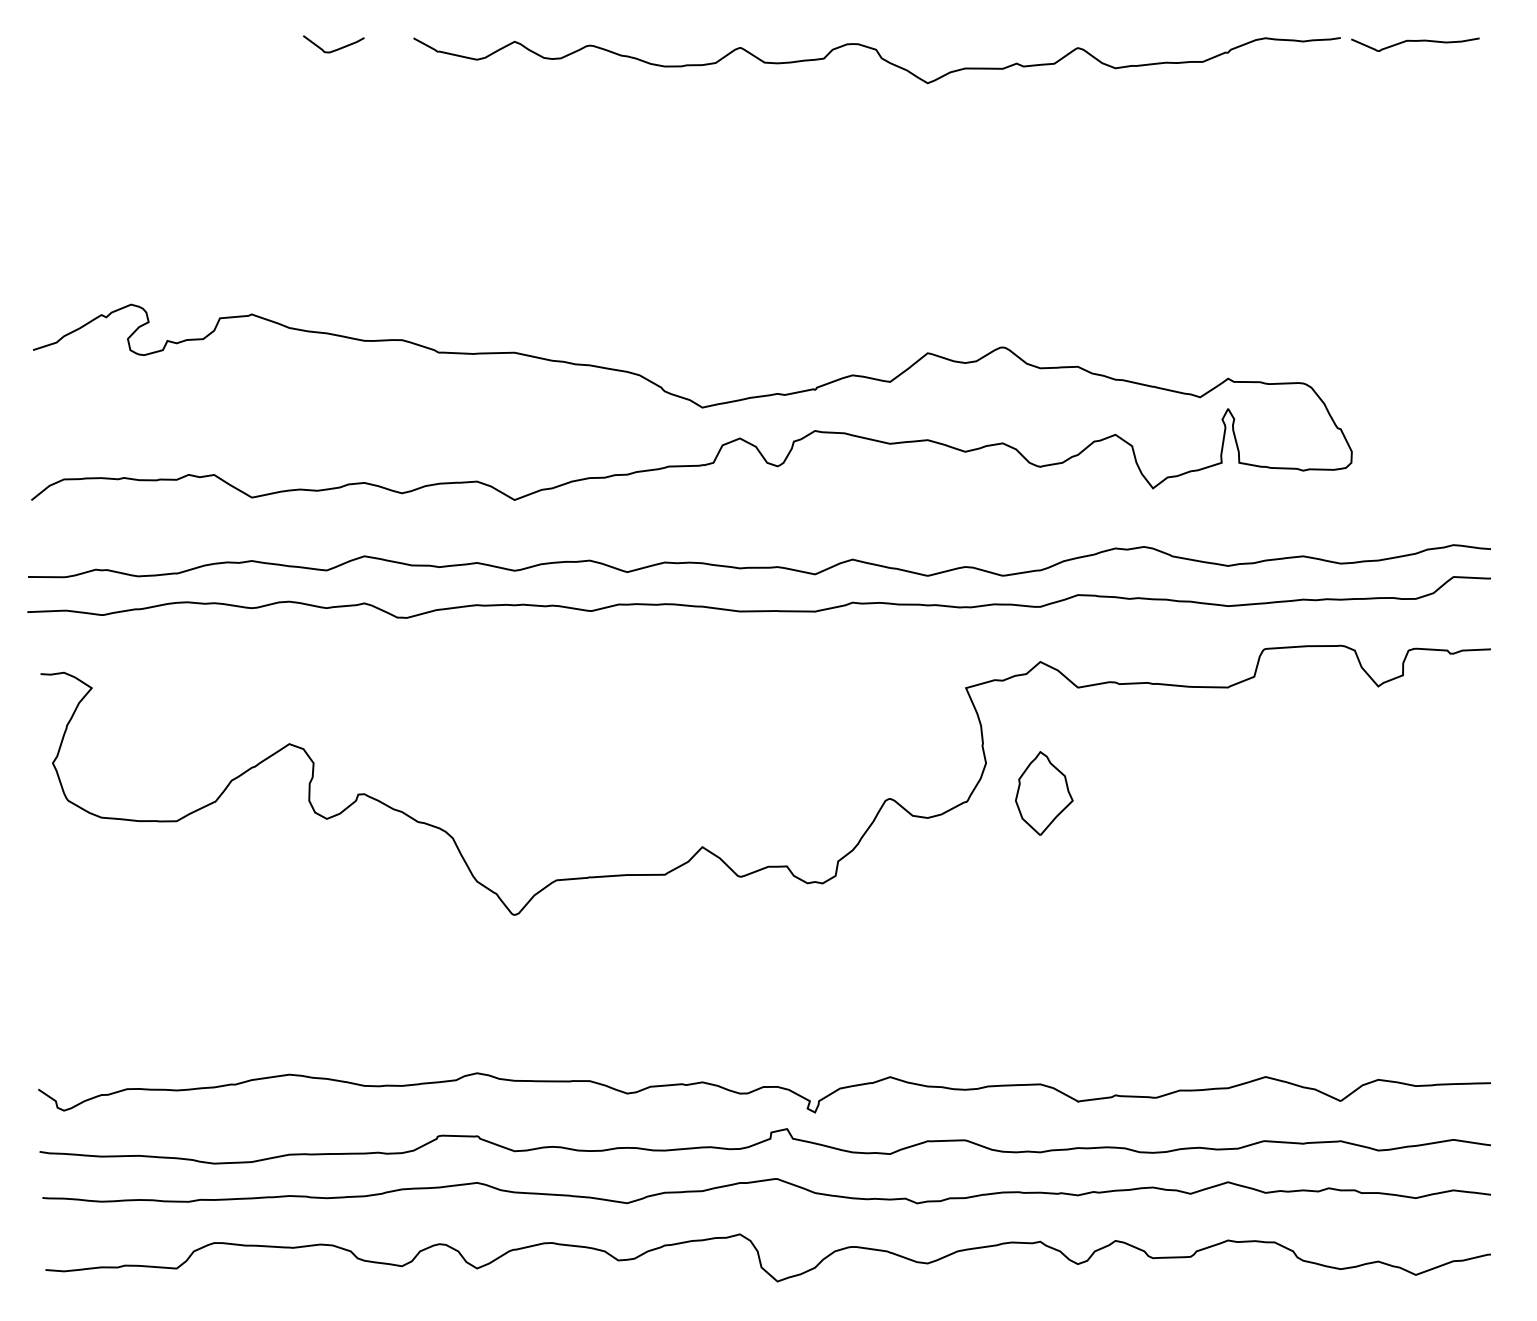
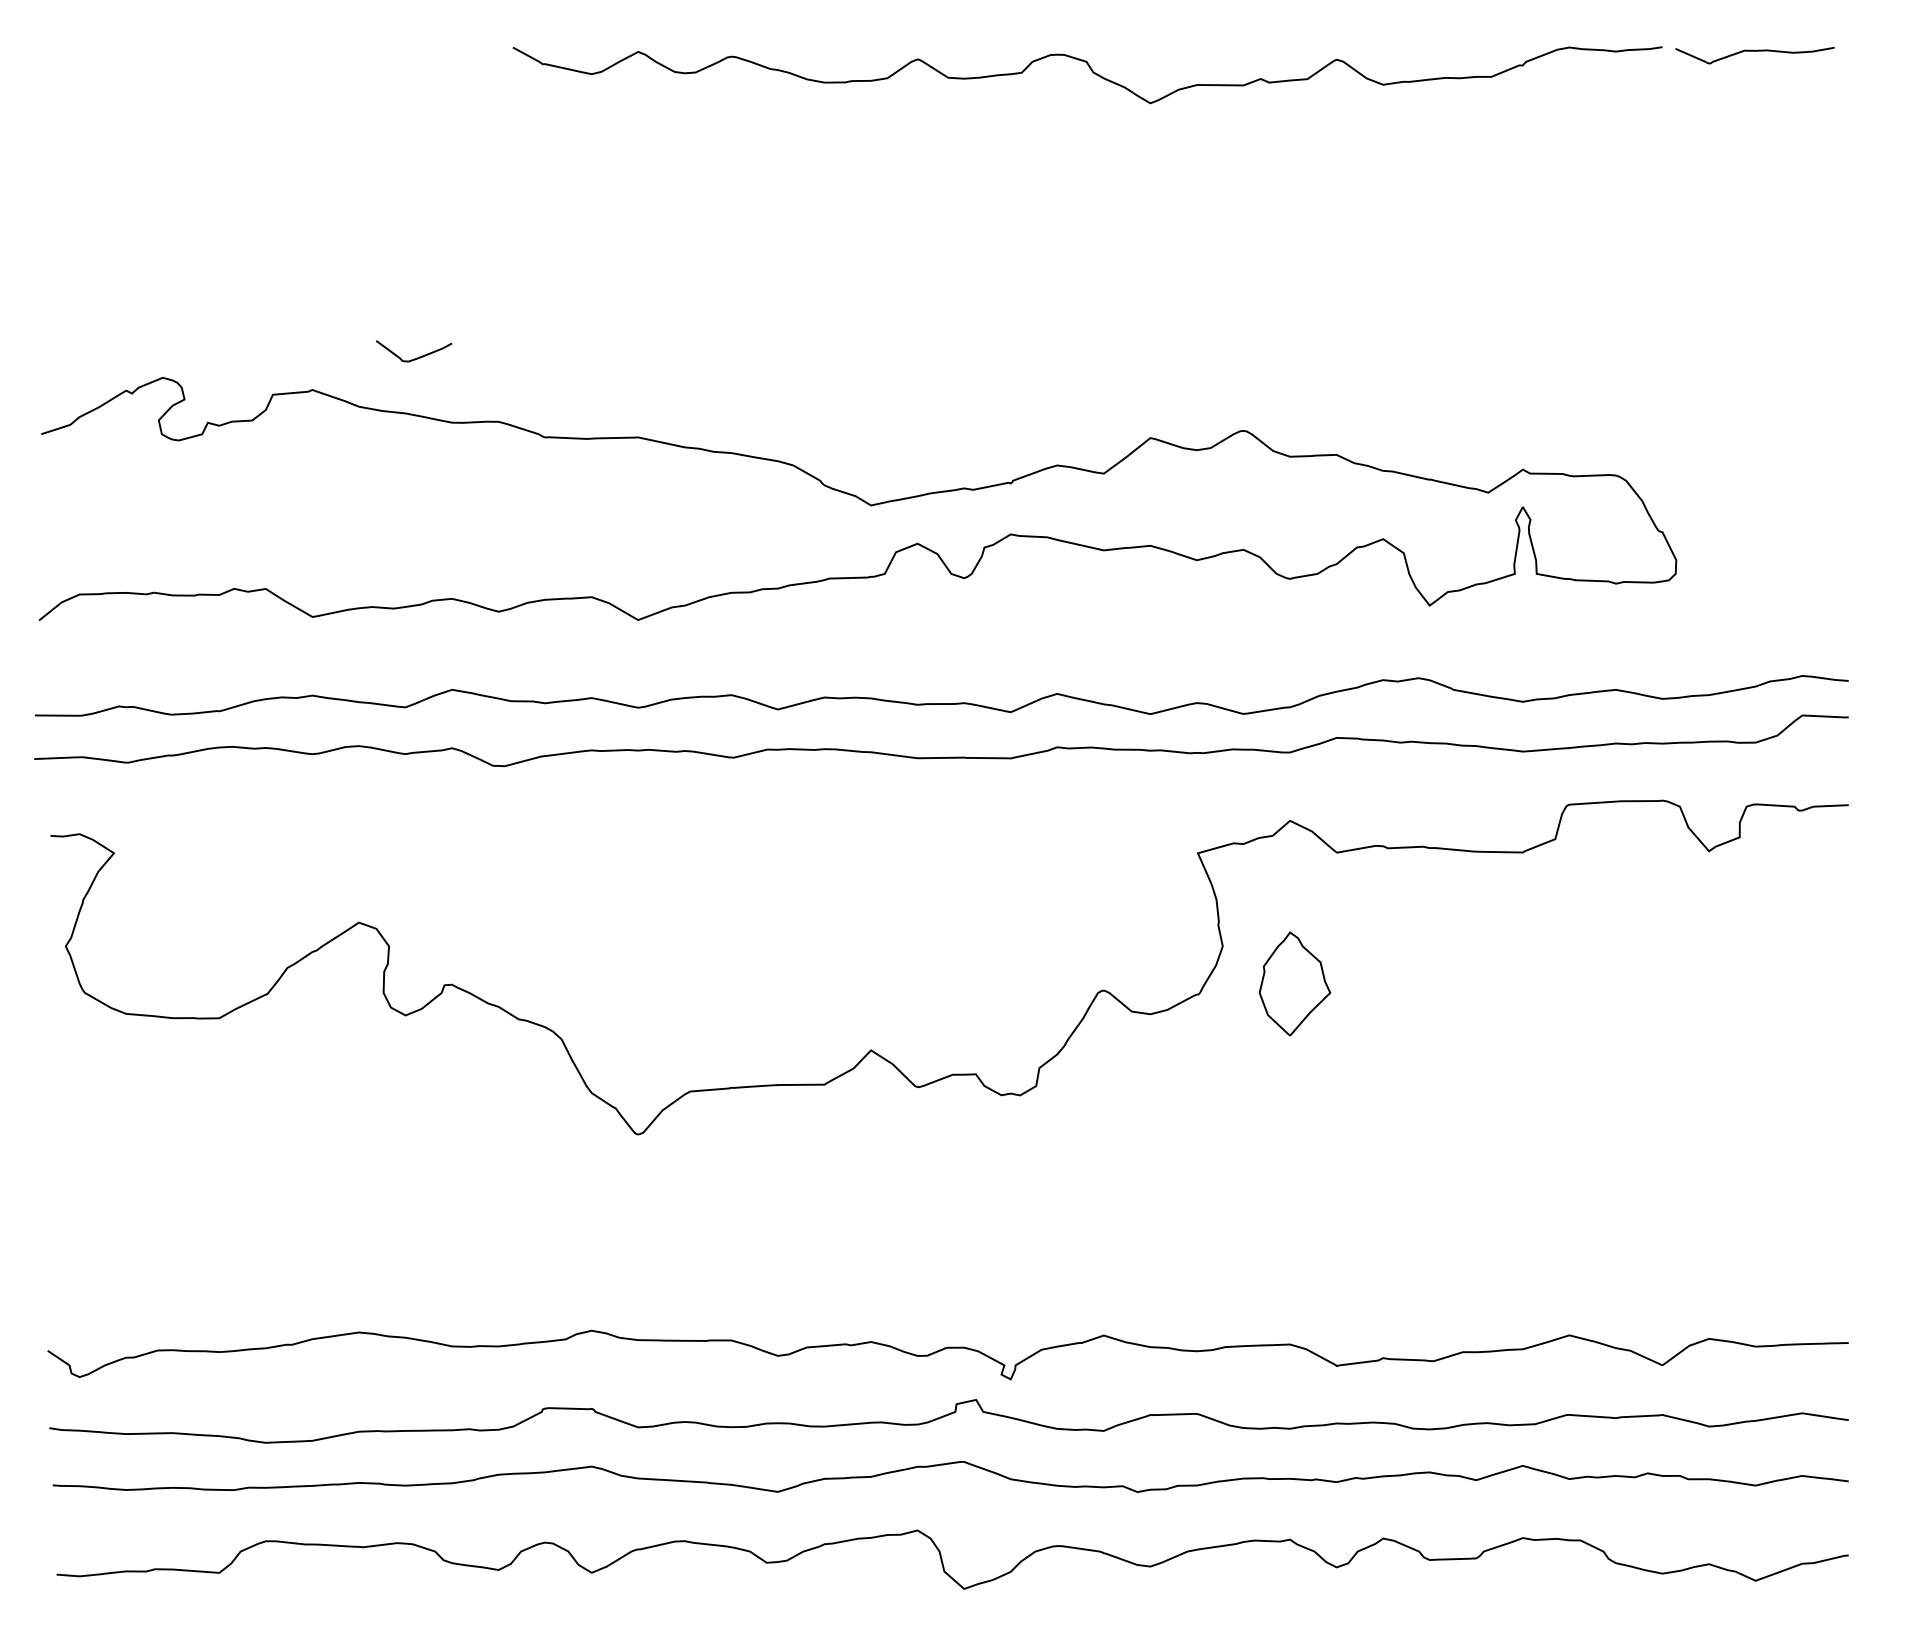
curve: (334, 49) -> (414, 357), moved

